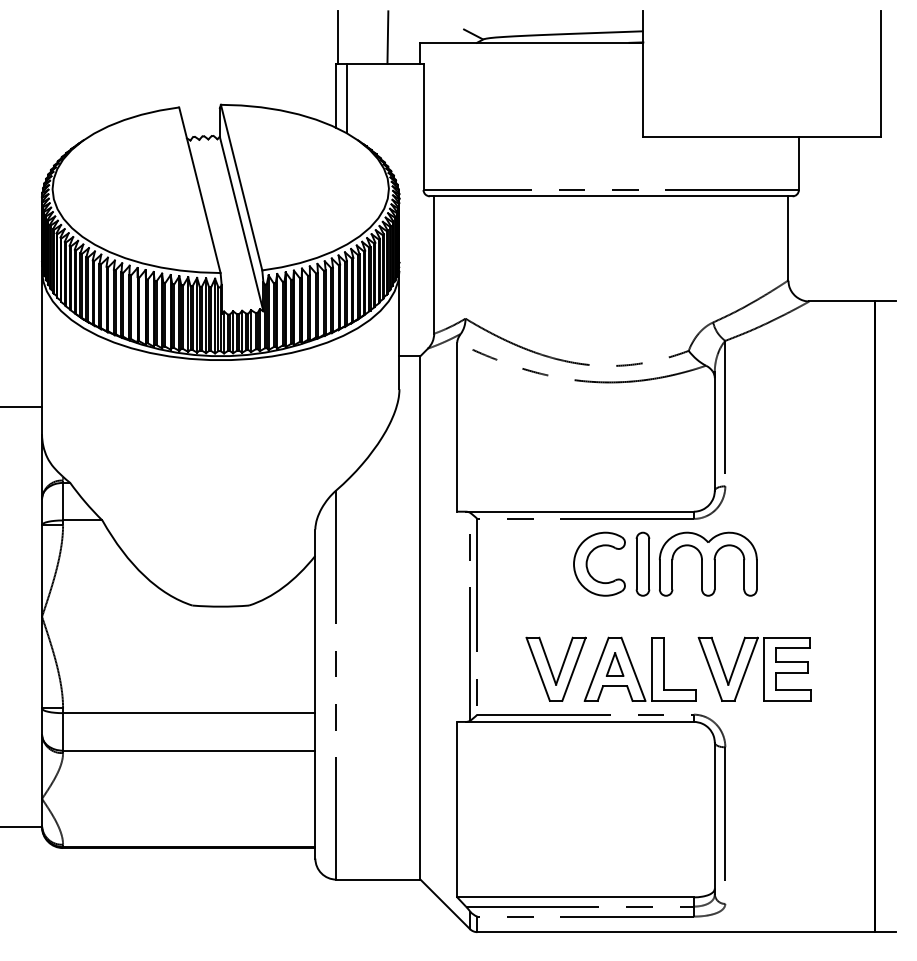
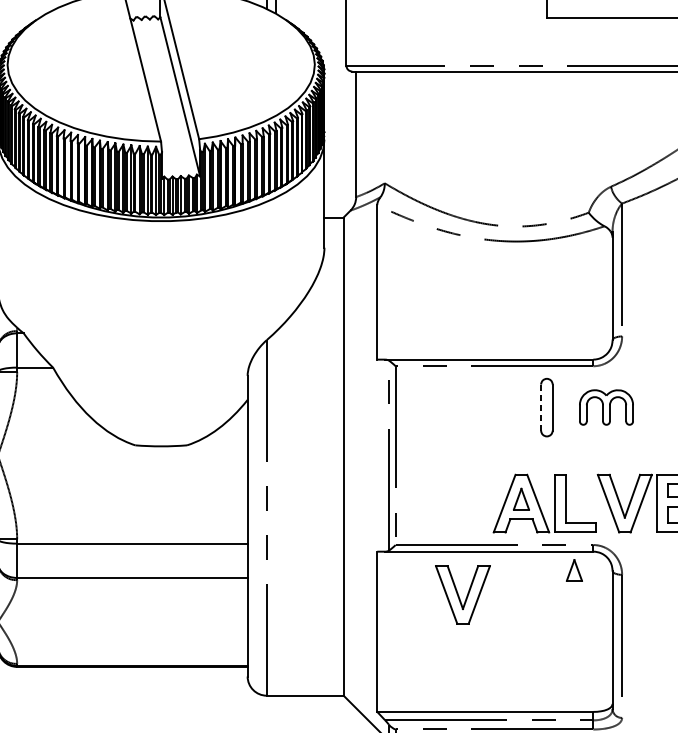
part: (588, 559) -> (497, 403), removed
part: (707, 563) -> (605, 406), size x0.6
line: (636, 564) -> (540, 407), solid -> dashed
part: (555, 668) -> (462, 594), moved
part: (672, 742) -> (573, 570), added

